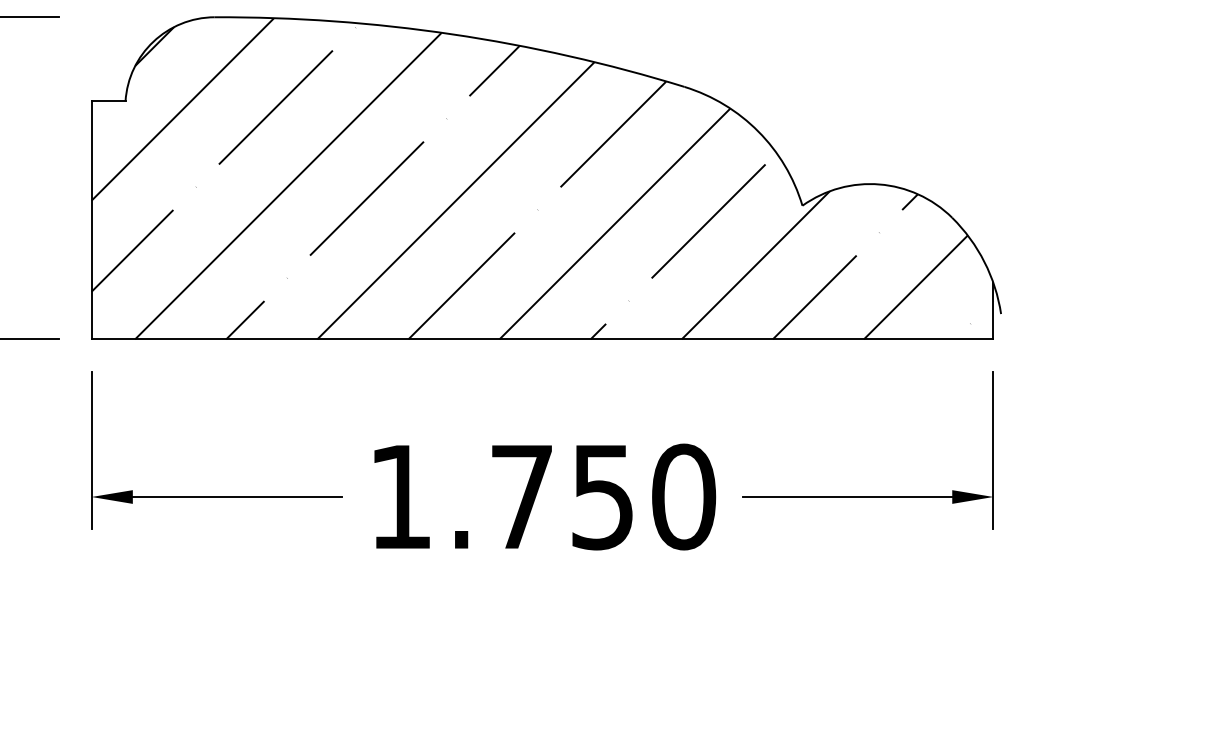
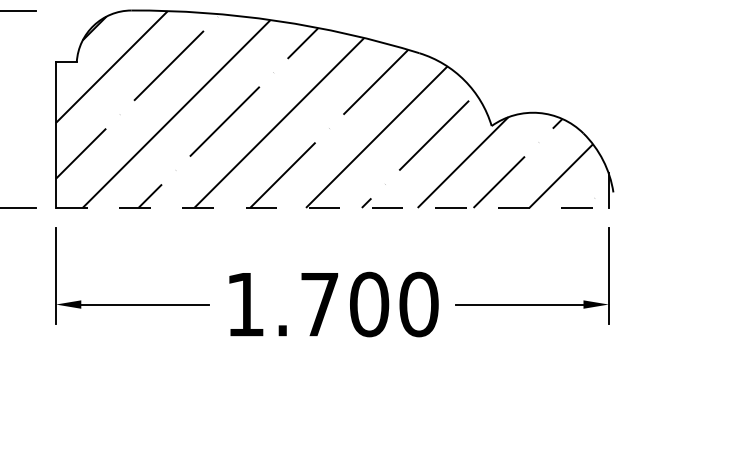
line: (542, 338) -> (332, 207), solid -> dashed
text: (603, 496) -> (369, 304), 1.750 -> 1.700

